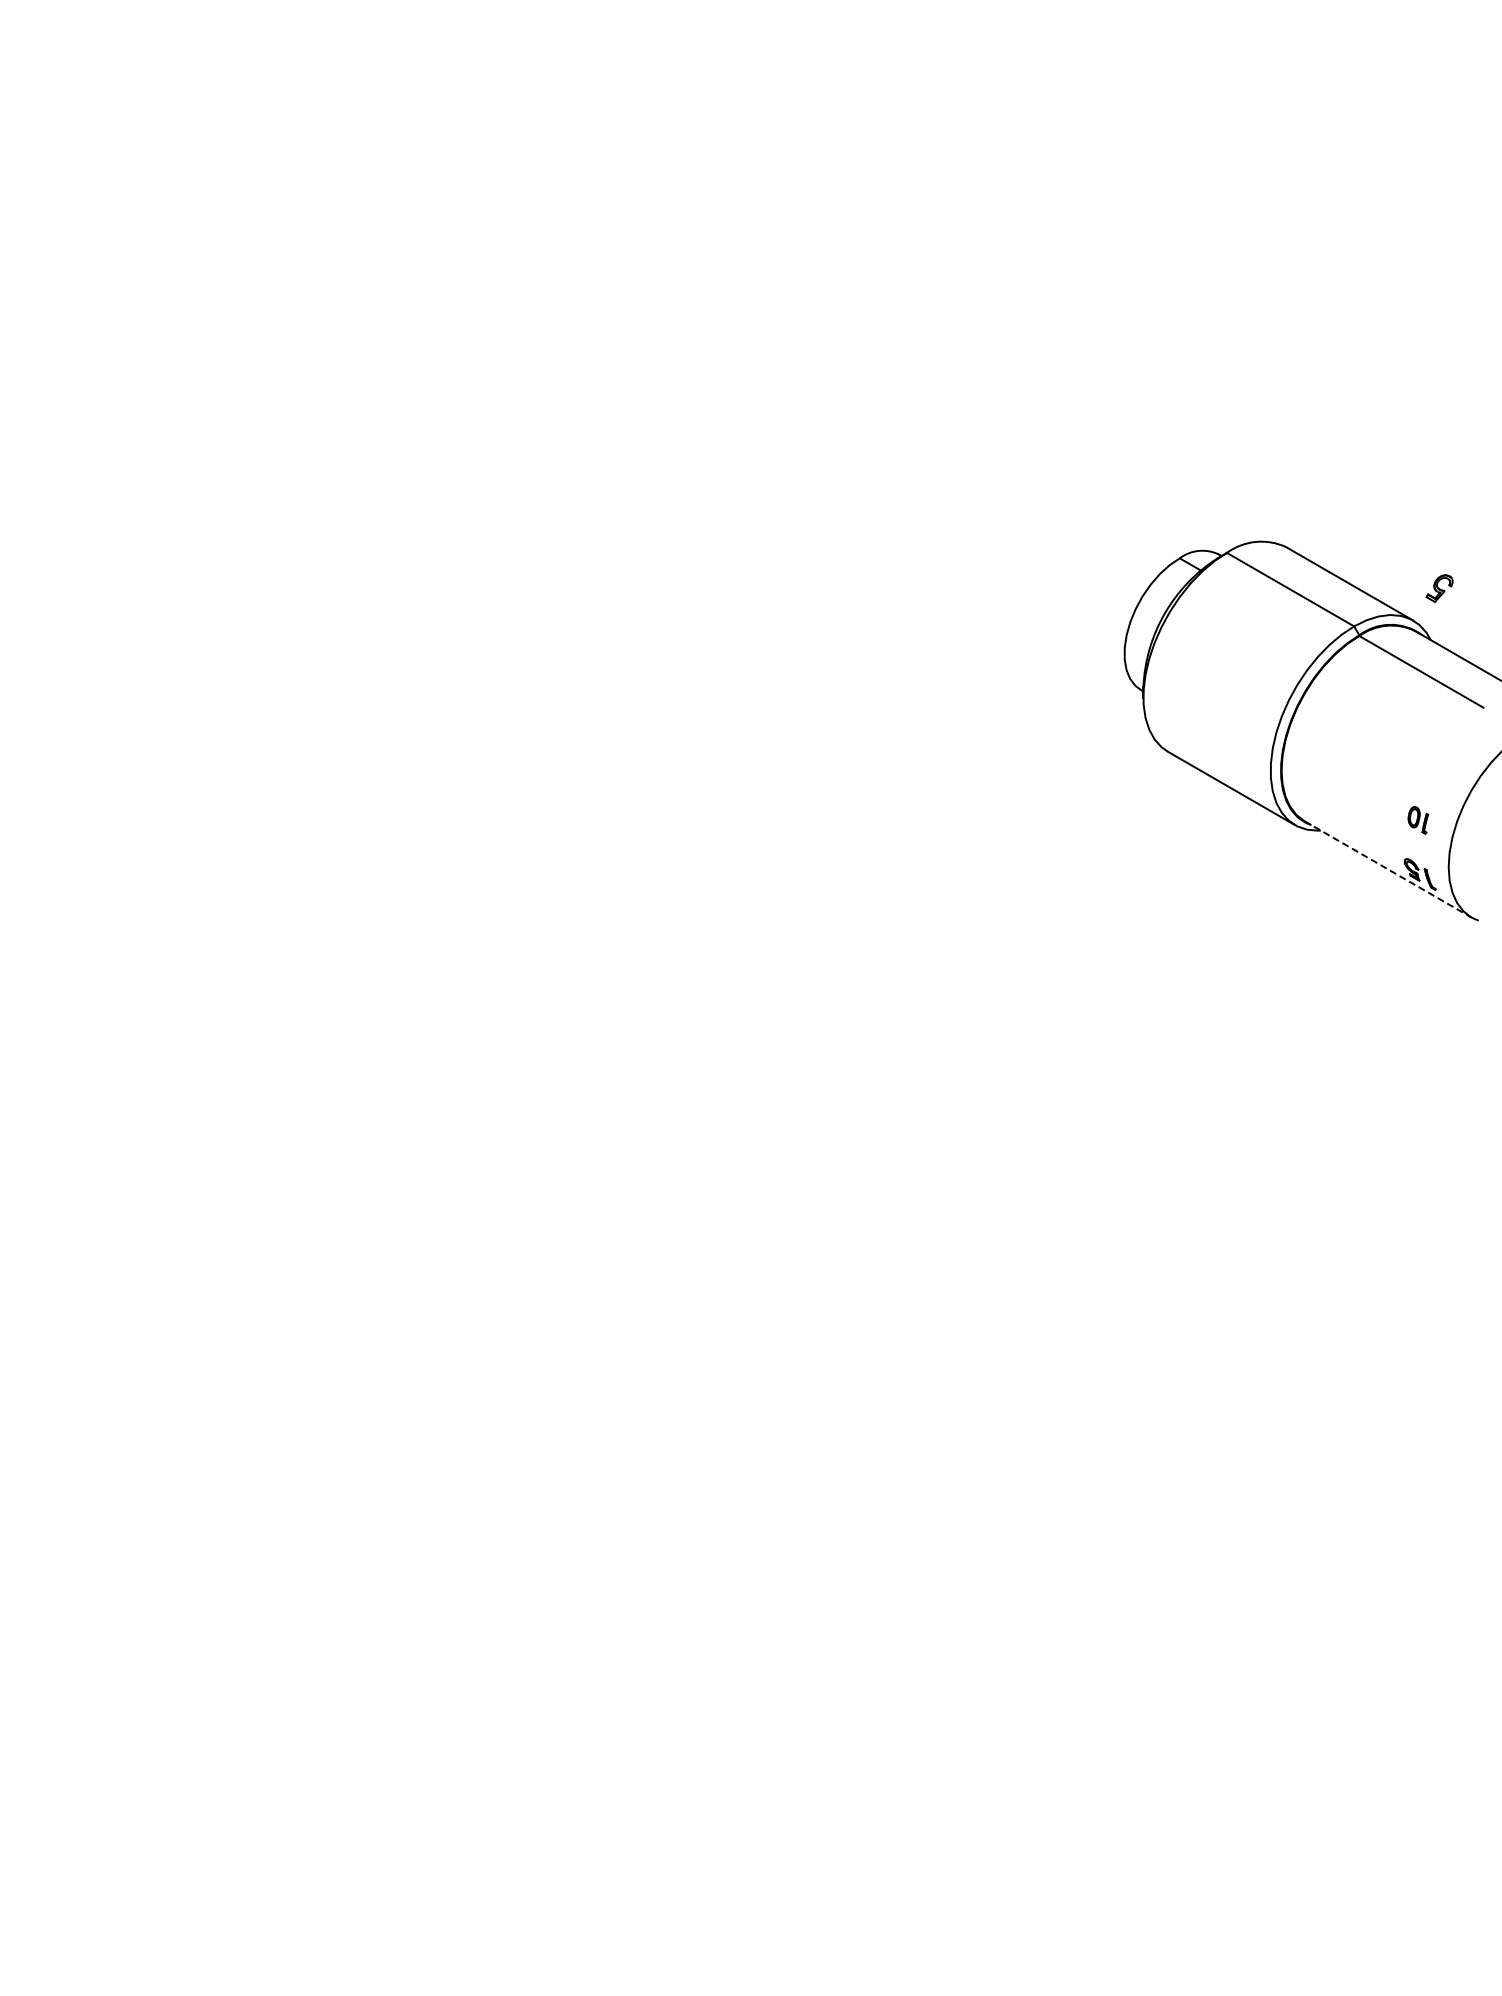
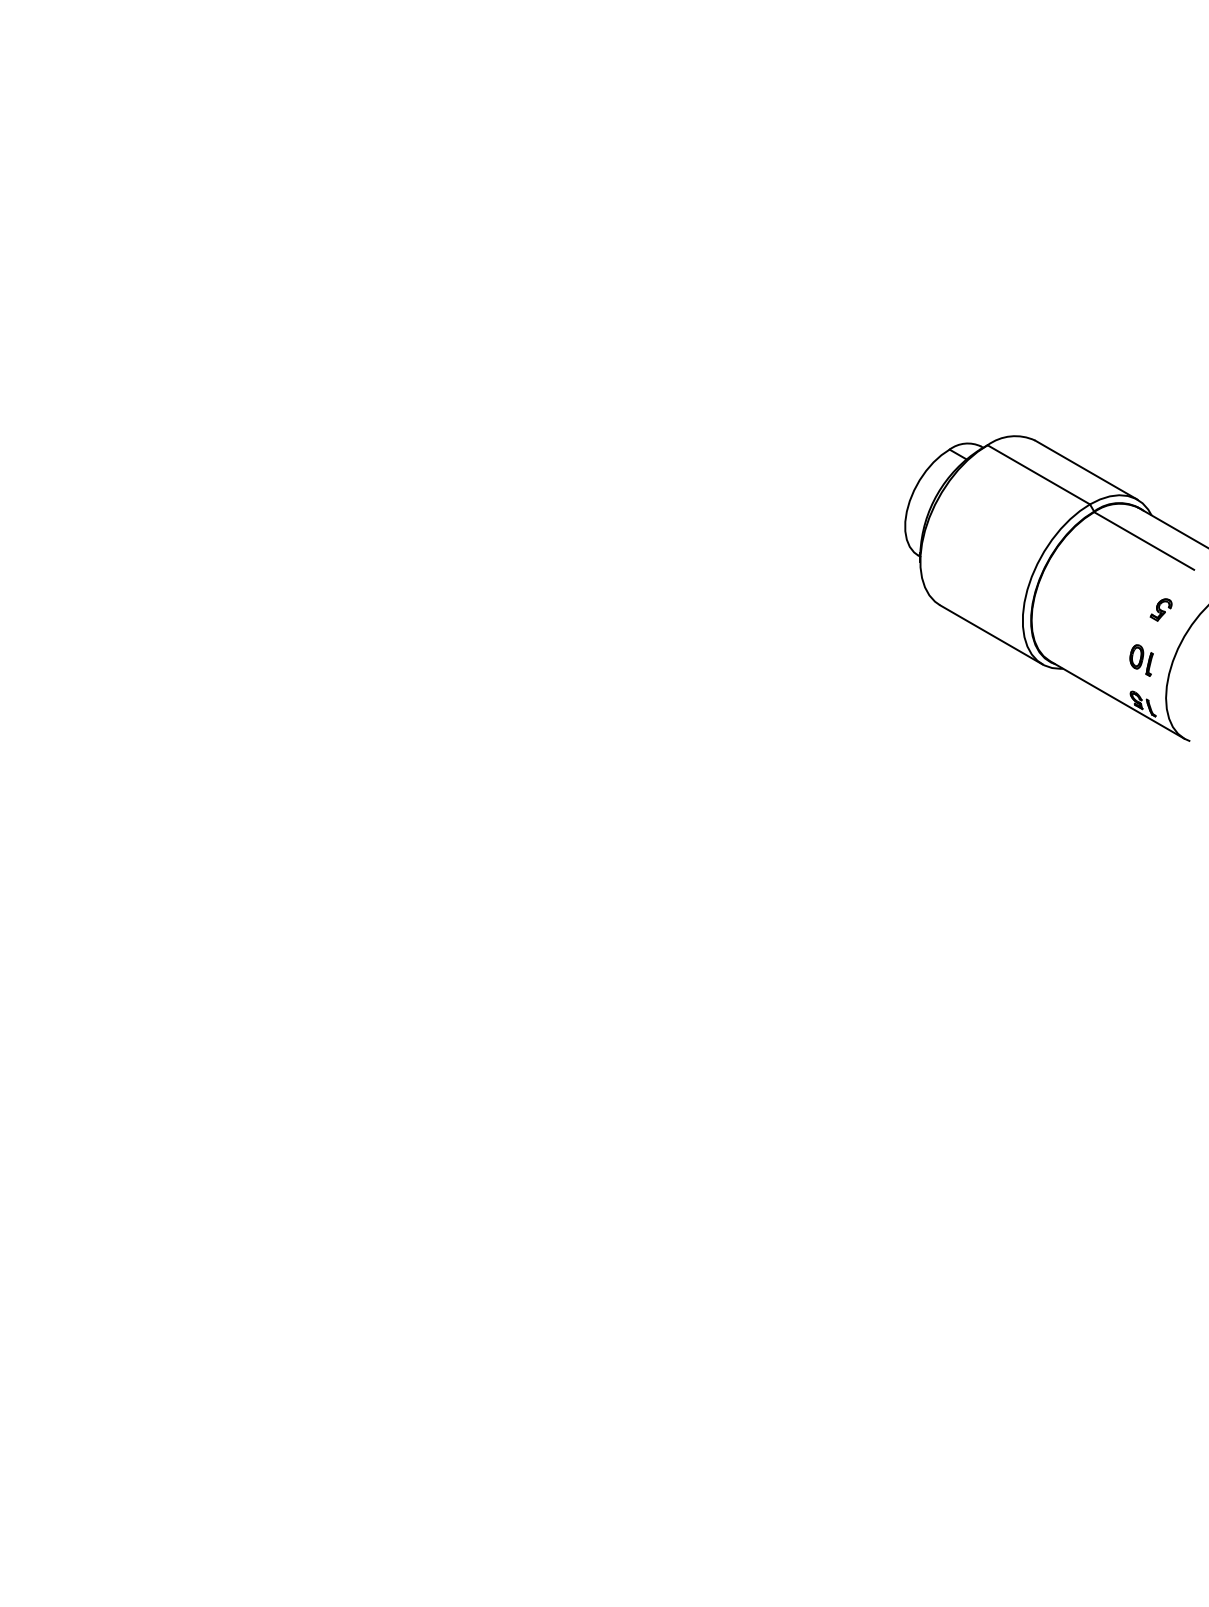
part: (1439, 588) -> (1161, 609), moved
part: (1418, 820) -> (1141, 660), size x1.43
line: (1388, 869) -> (1117, 700), dashed -> solid

